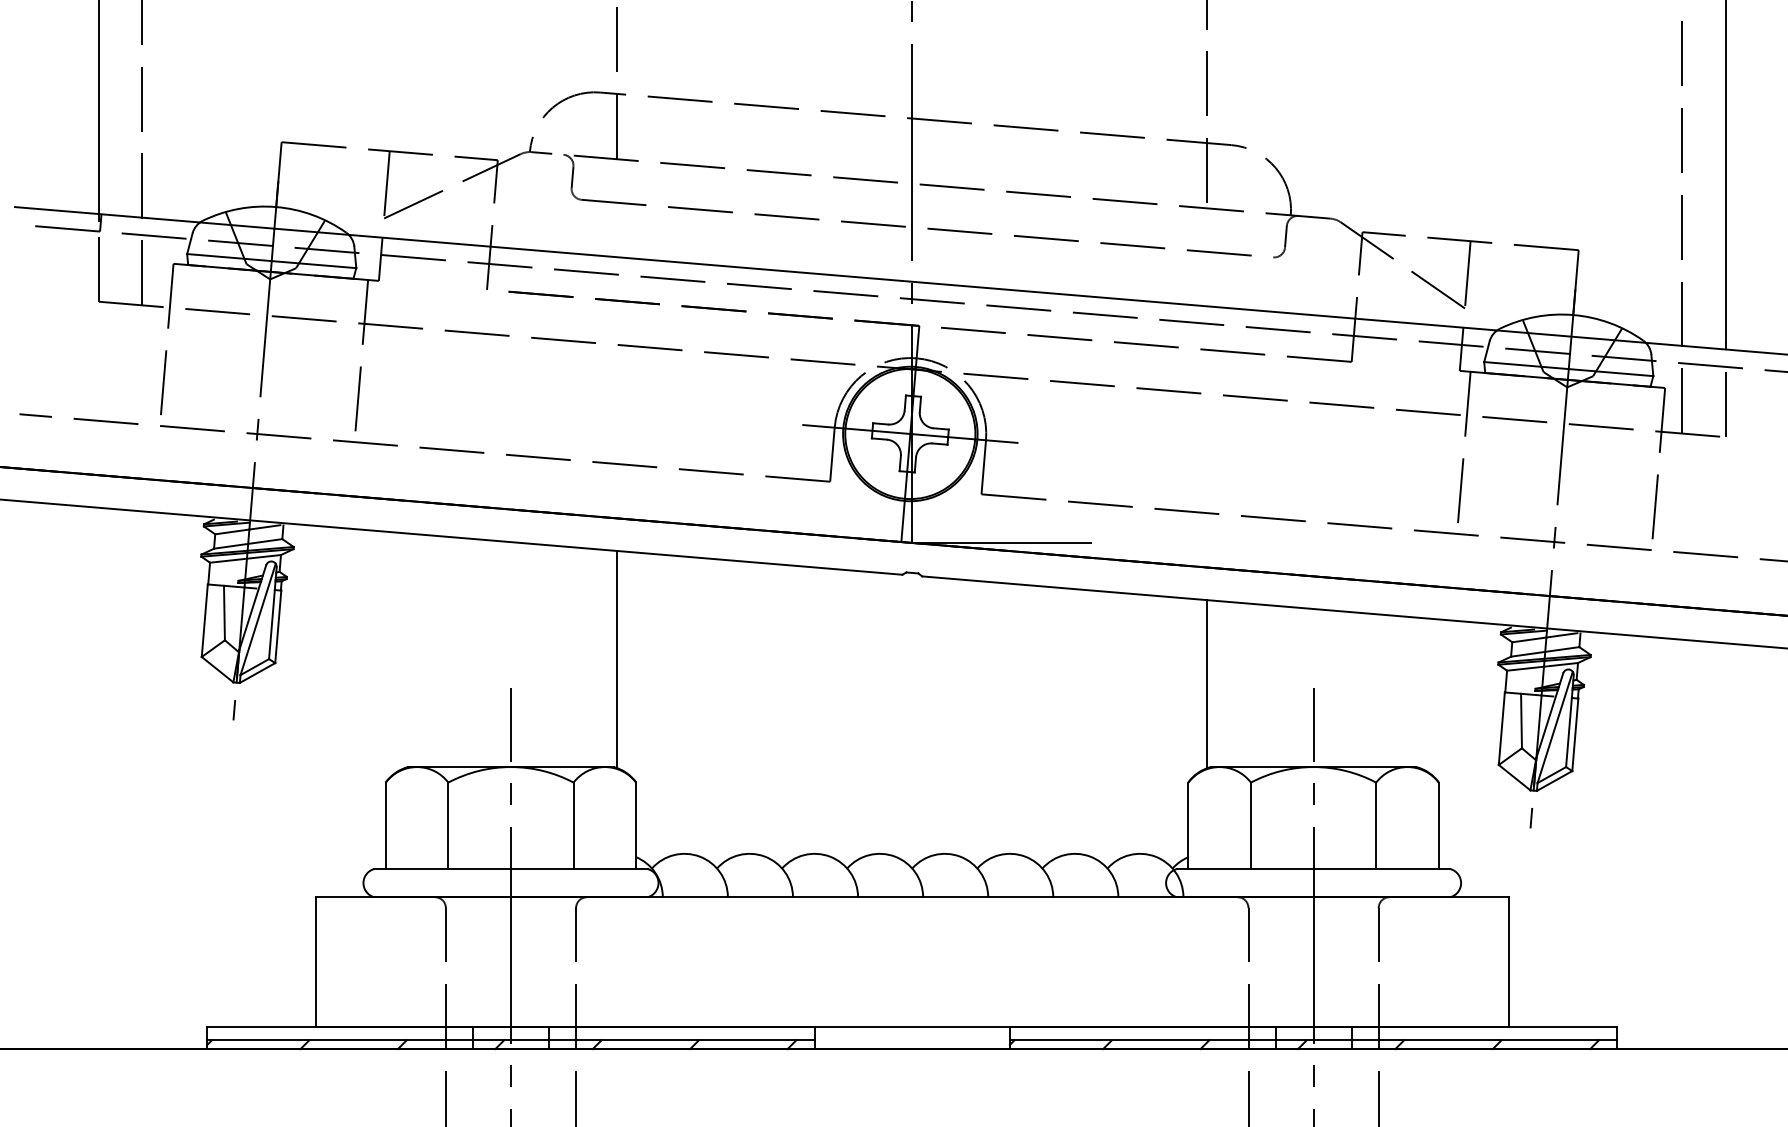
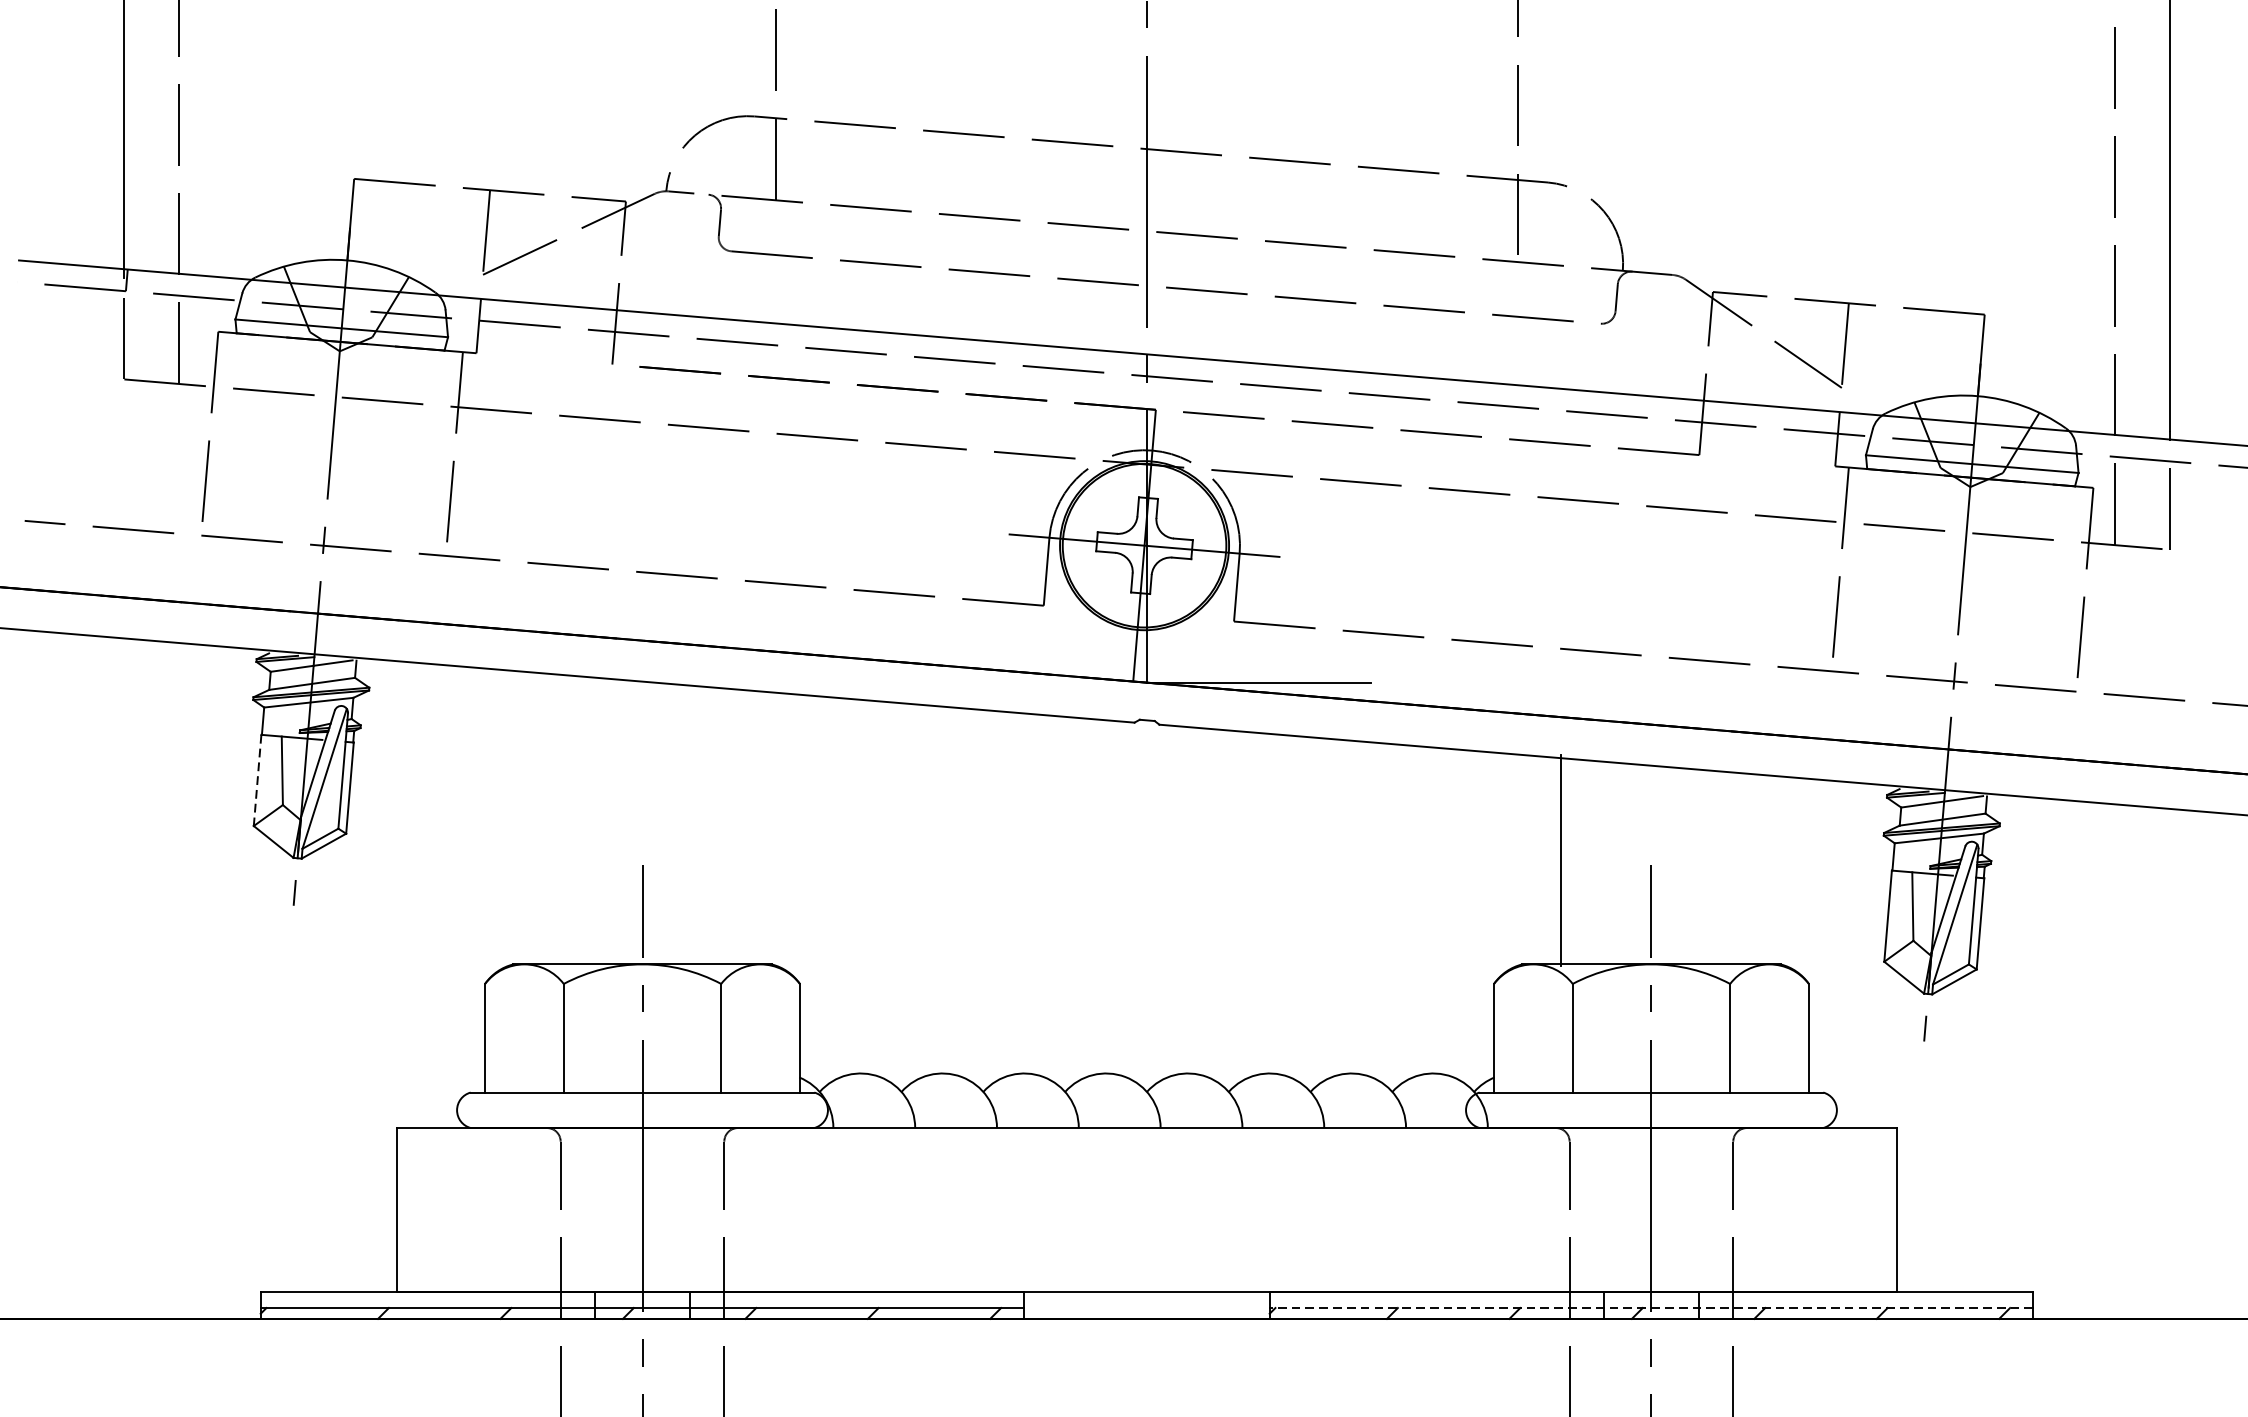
line: (204, 621) -> (257, 781), solid -> dashed
line: (617, 659) -> (776, 829), removed
line: (1207, 684) -> (1560, 860), moved
line: (1313, 1040) -> (1651, 1308), solid -> dashed

